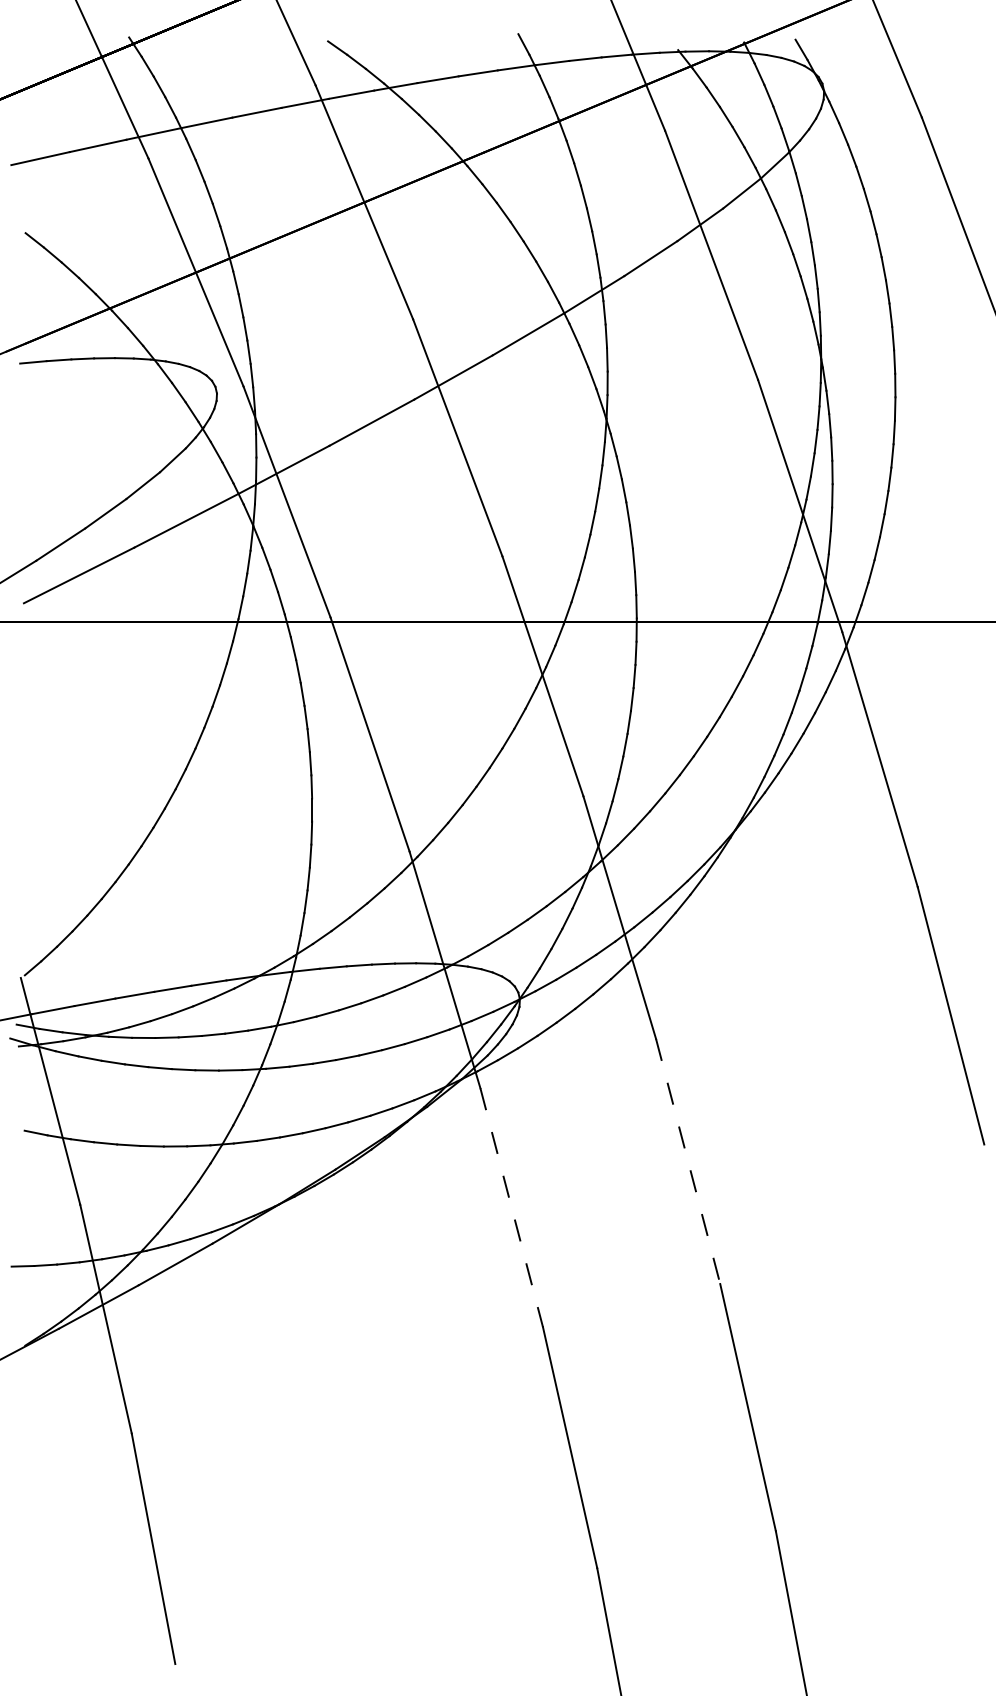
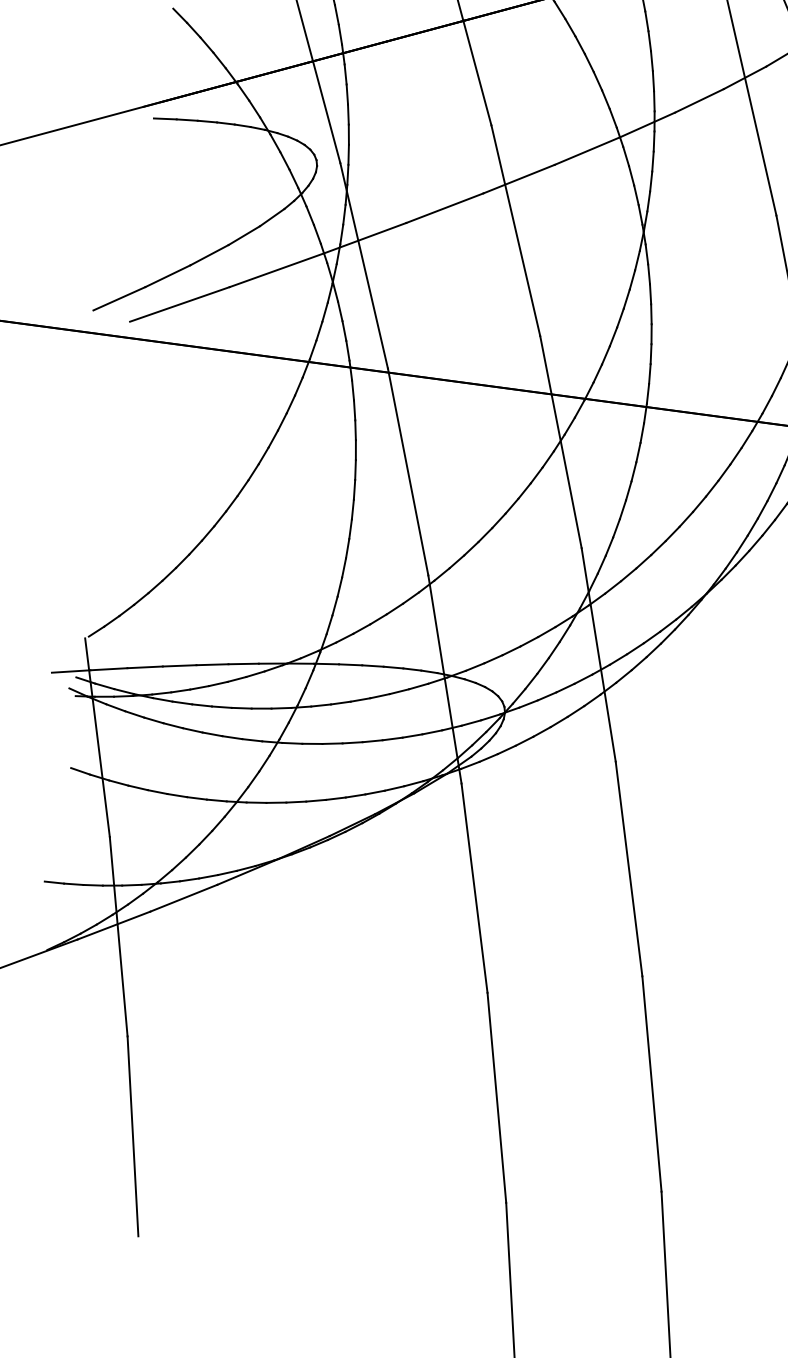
line: (688, 1161) -> (629, 869), dashed -> solid
line: (511, 1208) -> (474, 888), dashed -> solid

